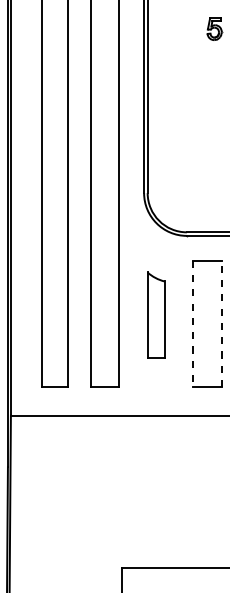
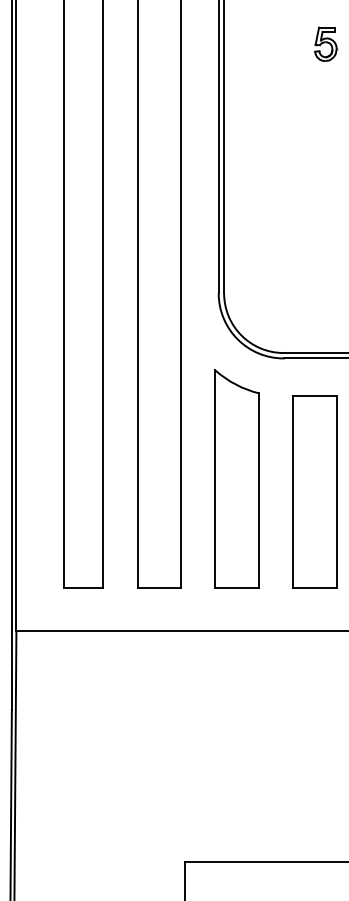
part: (155, 315) -> (236, 479), size x1.67
line: (221, 323) -> (336, 491), dashed -> solid
line: (193, 324) -> (293, 493), dashed -> solid

